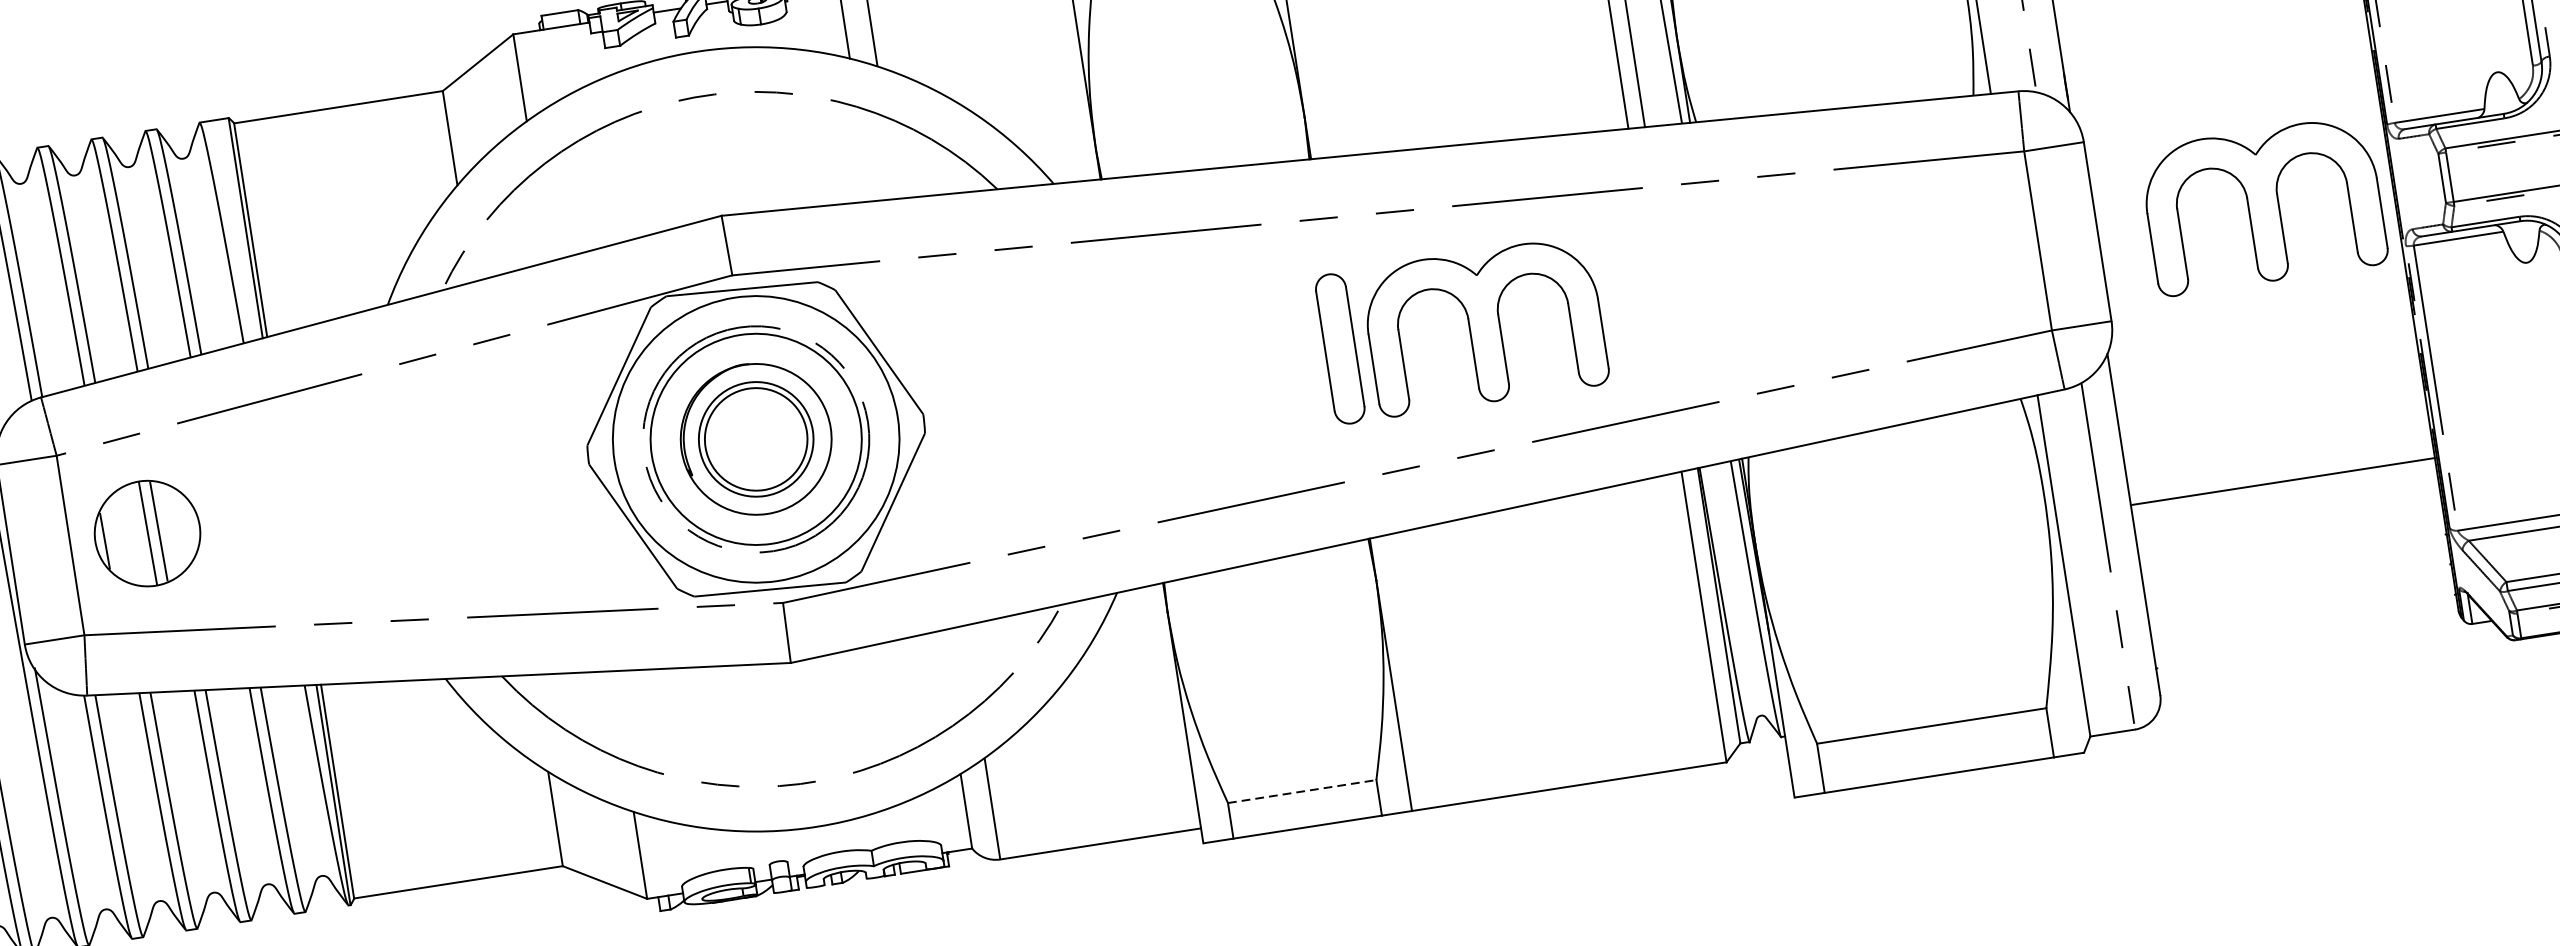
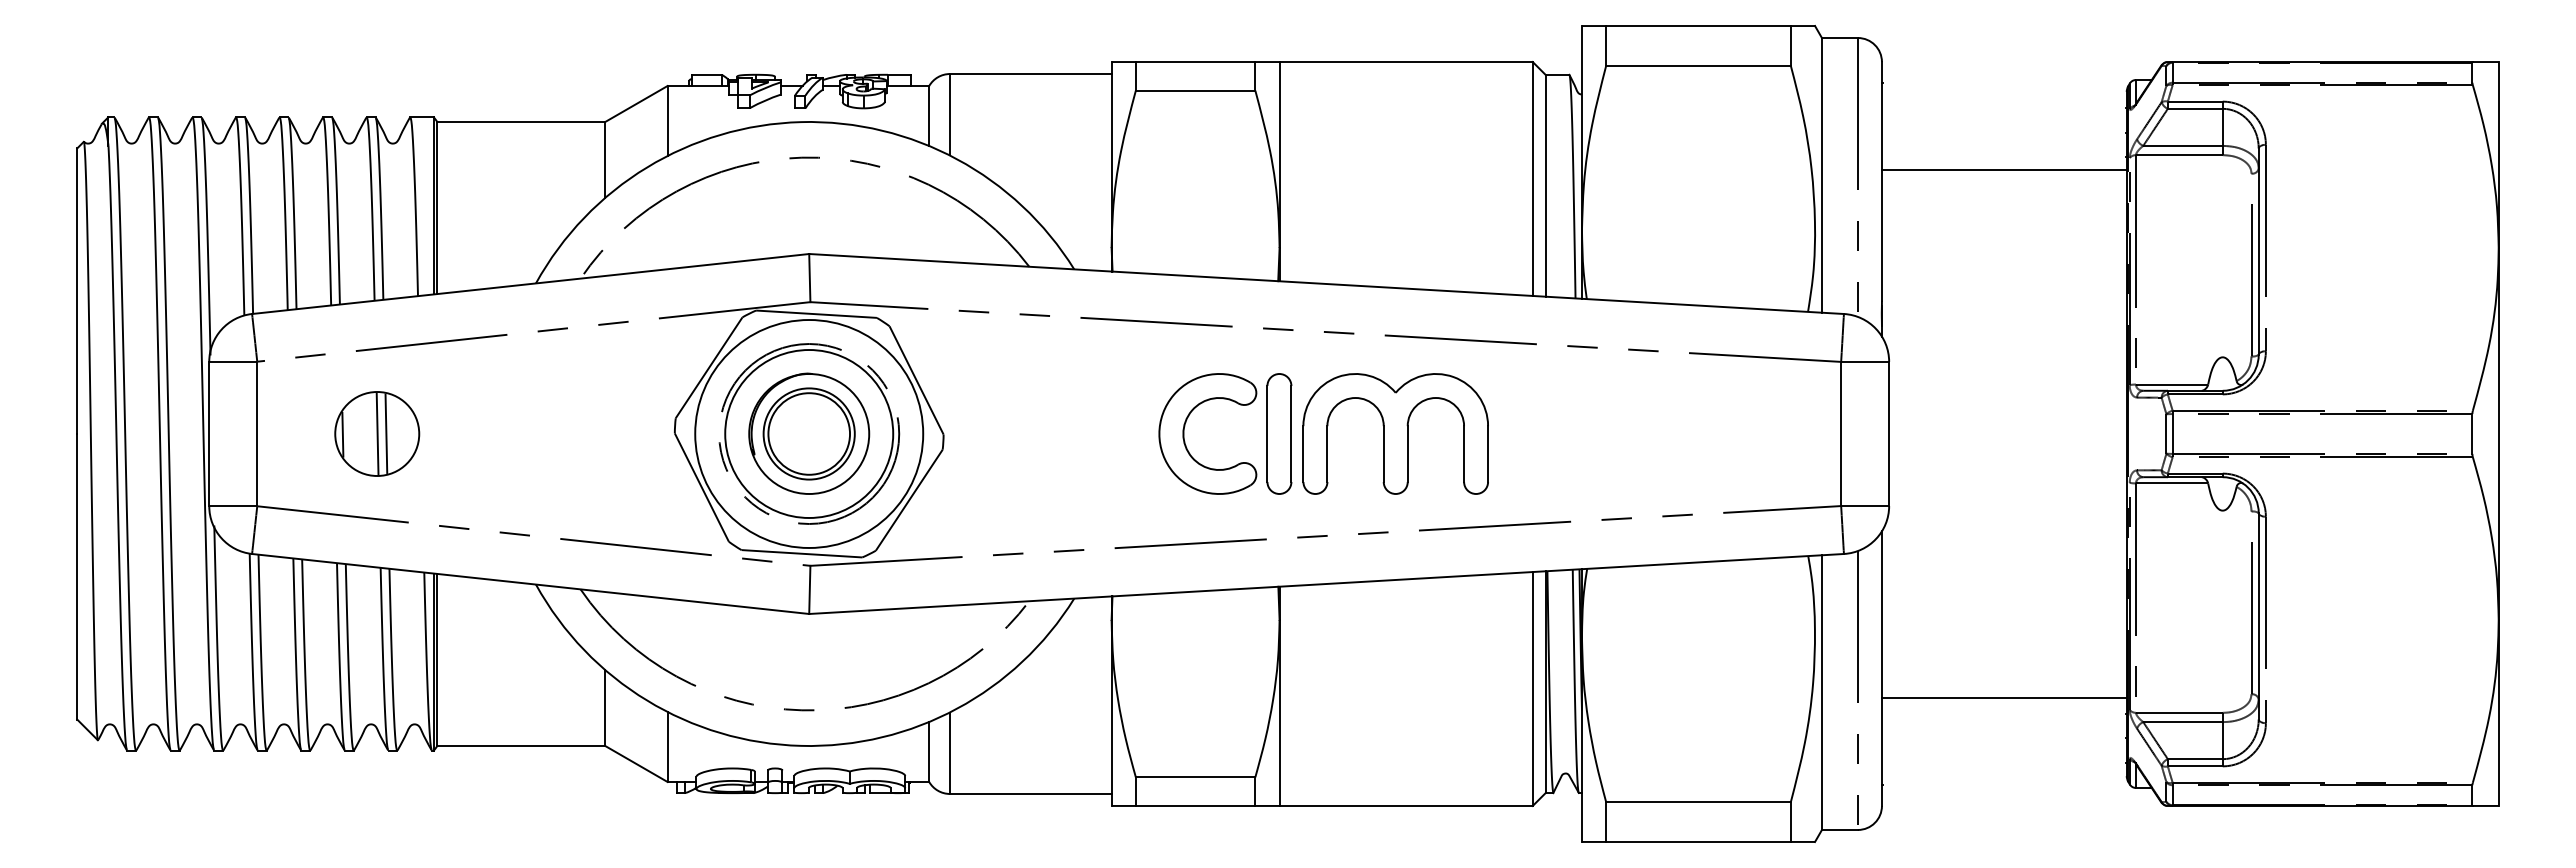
part: (2263, 205) -> (2022, 433), removed
part: (1222, 366) -> (1184, 433), added
line: (2281, 481) -> (2003, 697), moved
part: (147, 532) -> (377, 433), moved
line: (1302, 791) -> (1195, 777), dashed -> solid

